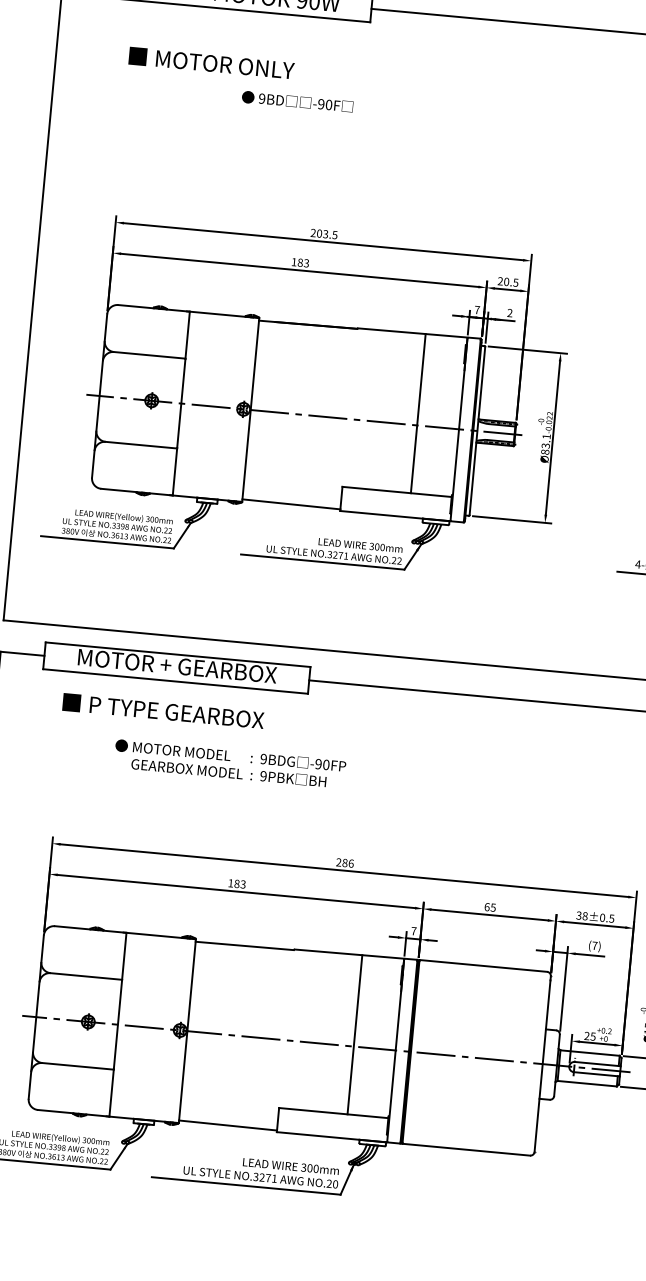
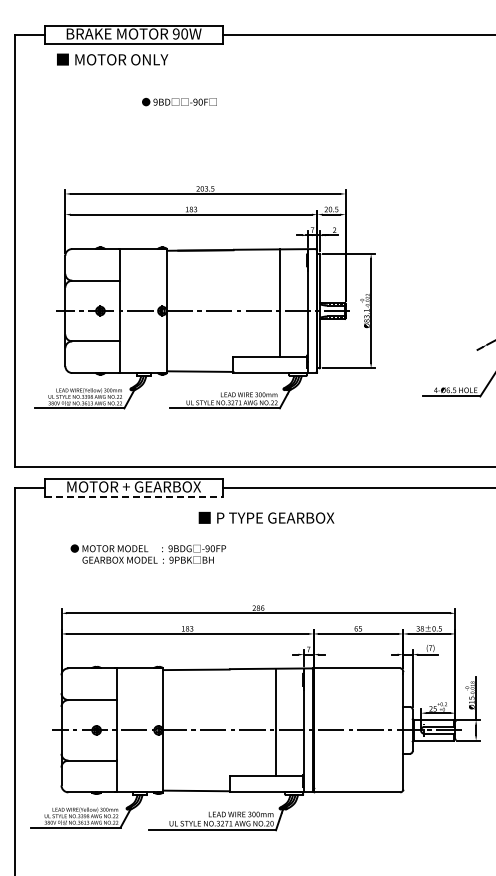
text: (211, 63) -> (112, 59), moved
line: (176, 681) -> (134, 497), solid -> dashed
text: (163, 710) -> (266, 517), moved
text: (230, 763) -> (148, 553), moved

